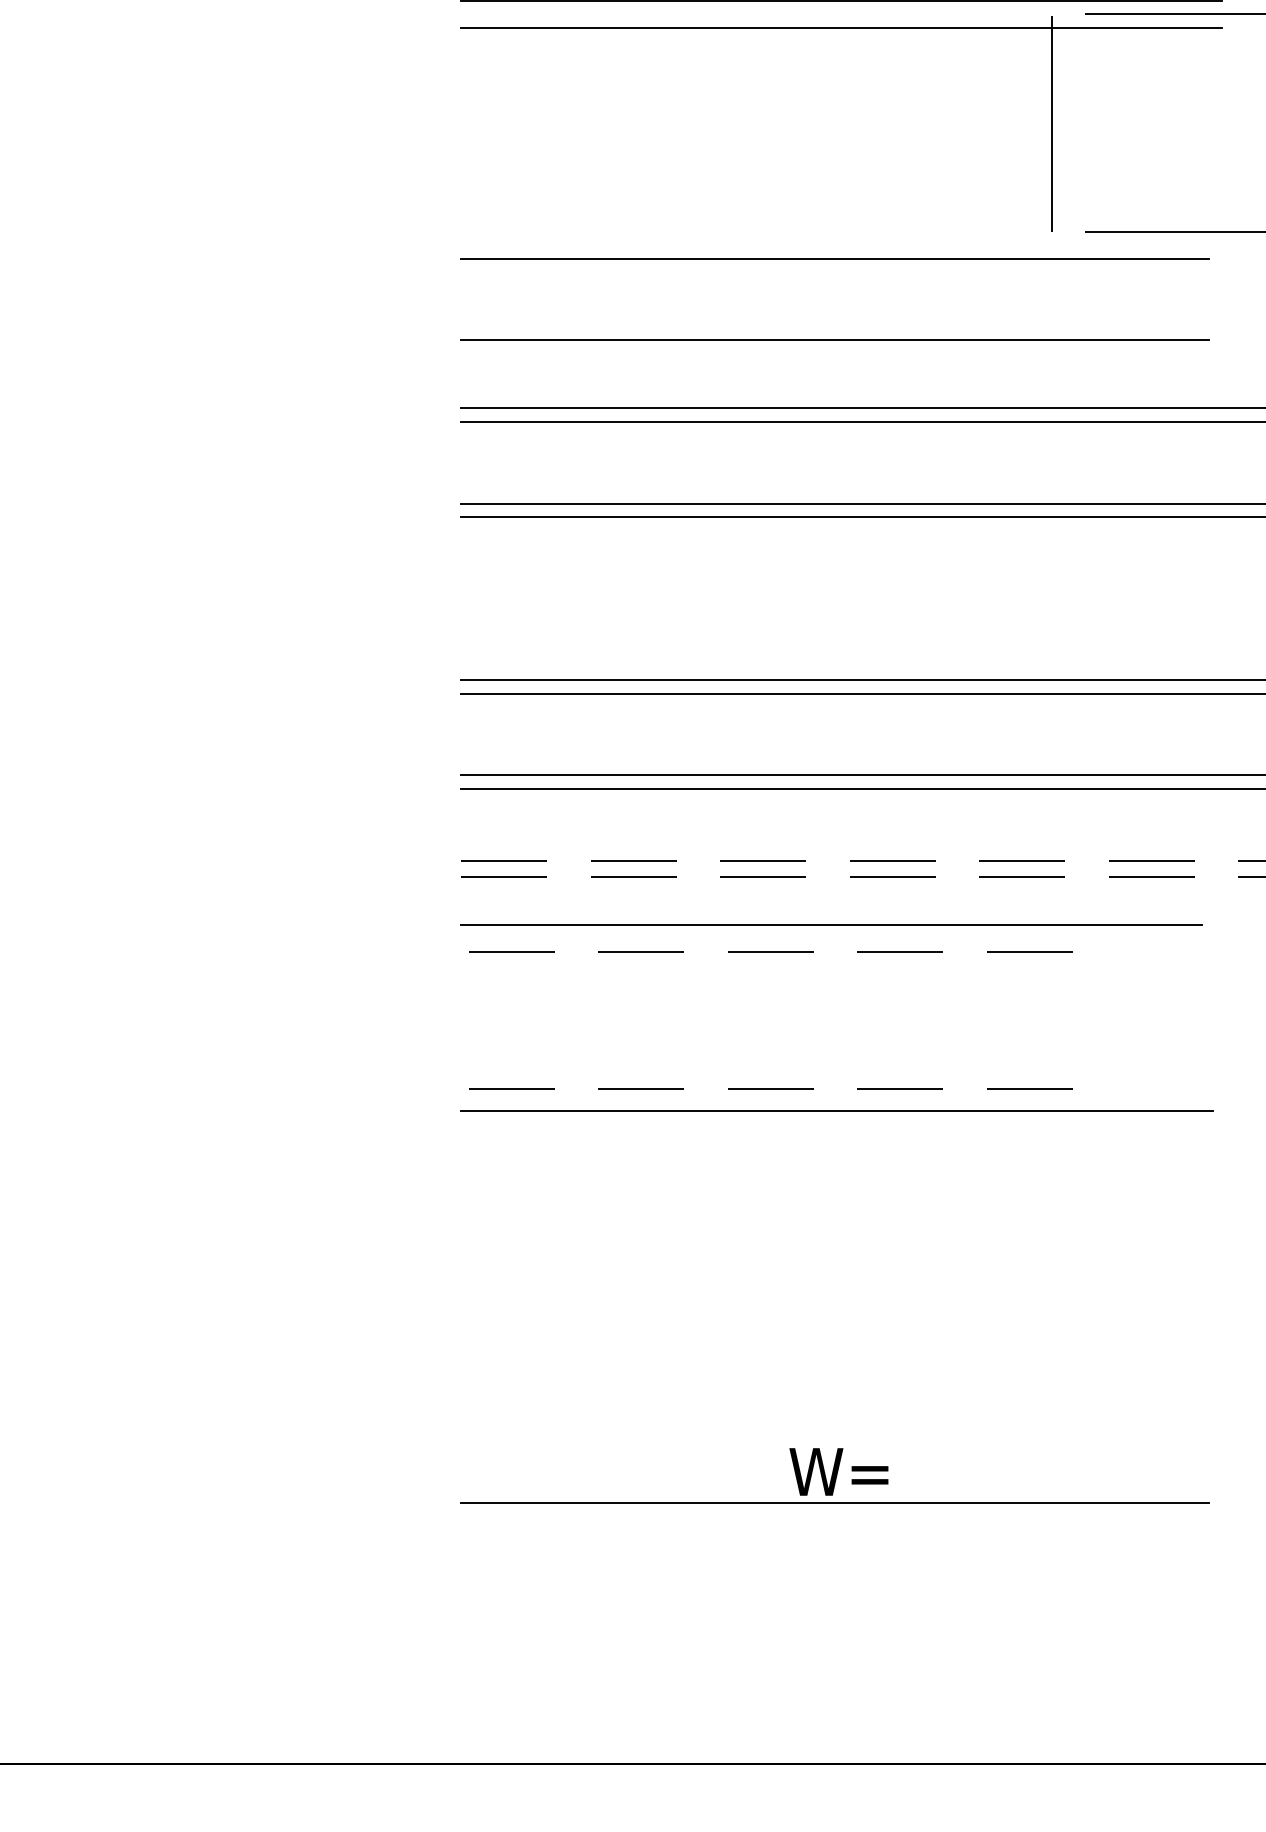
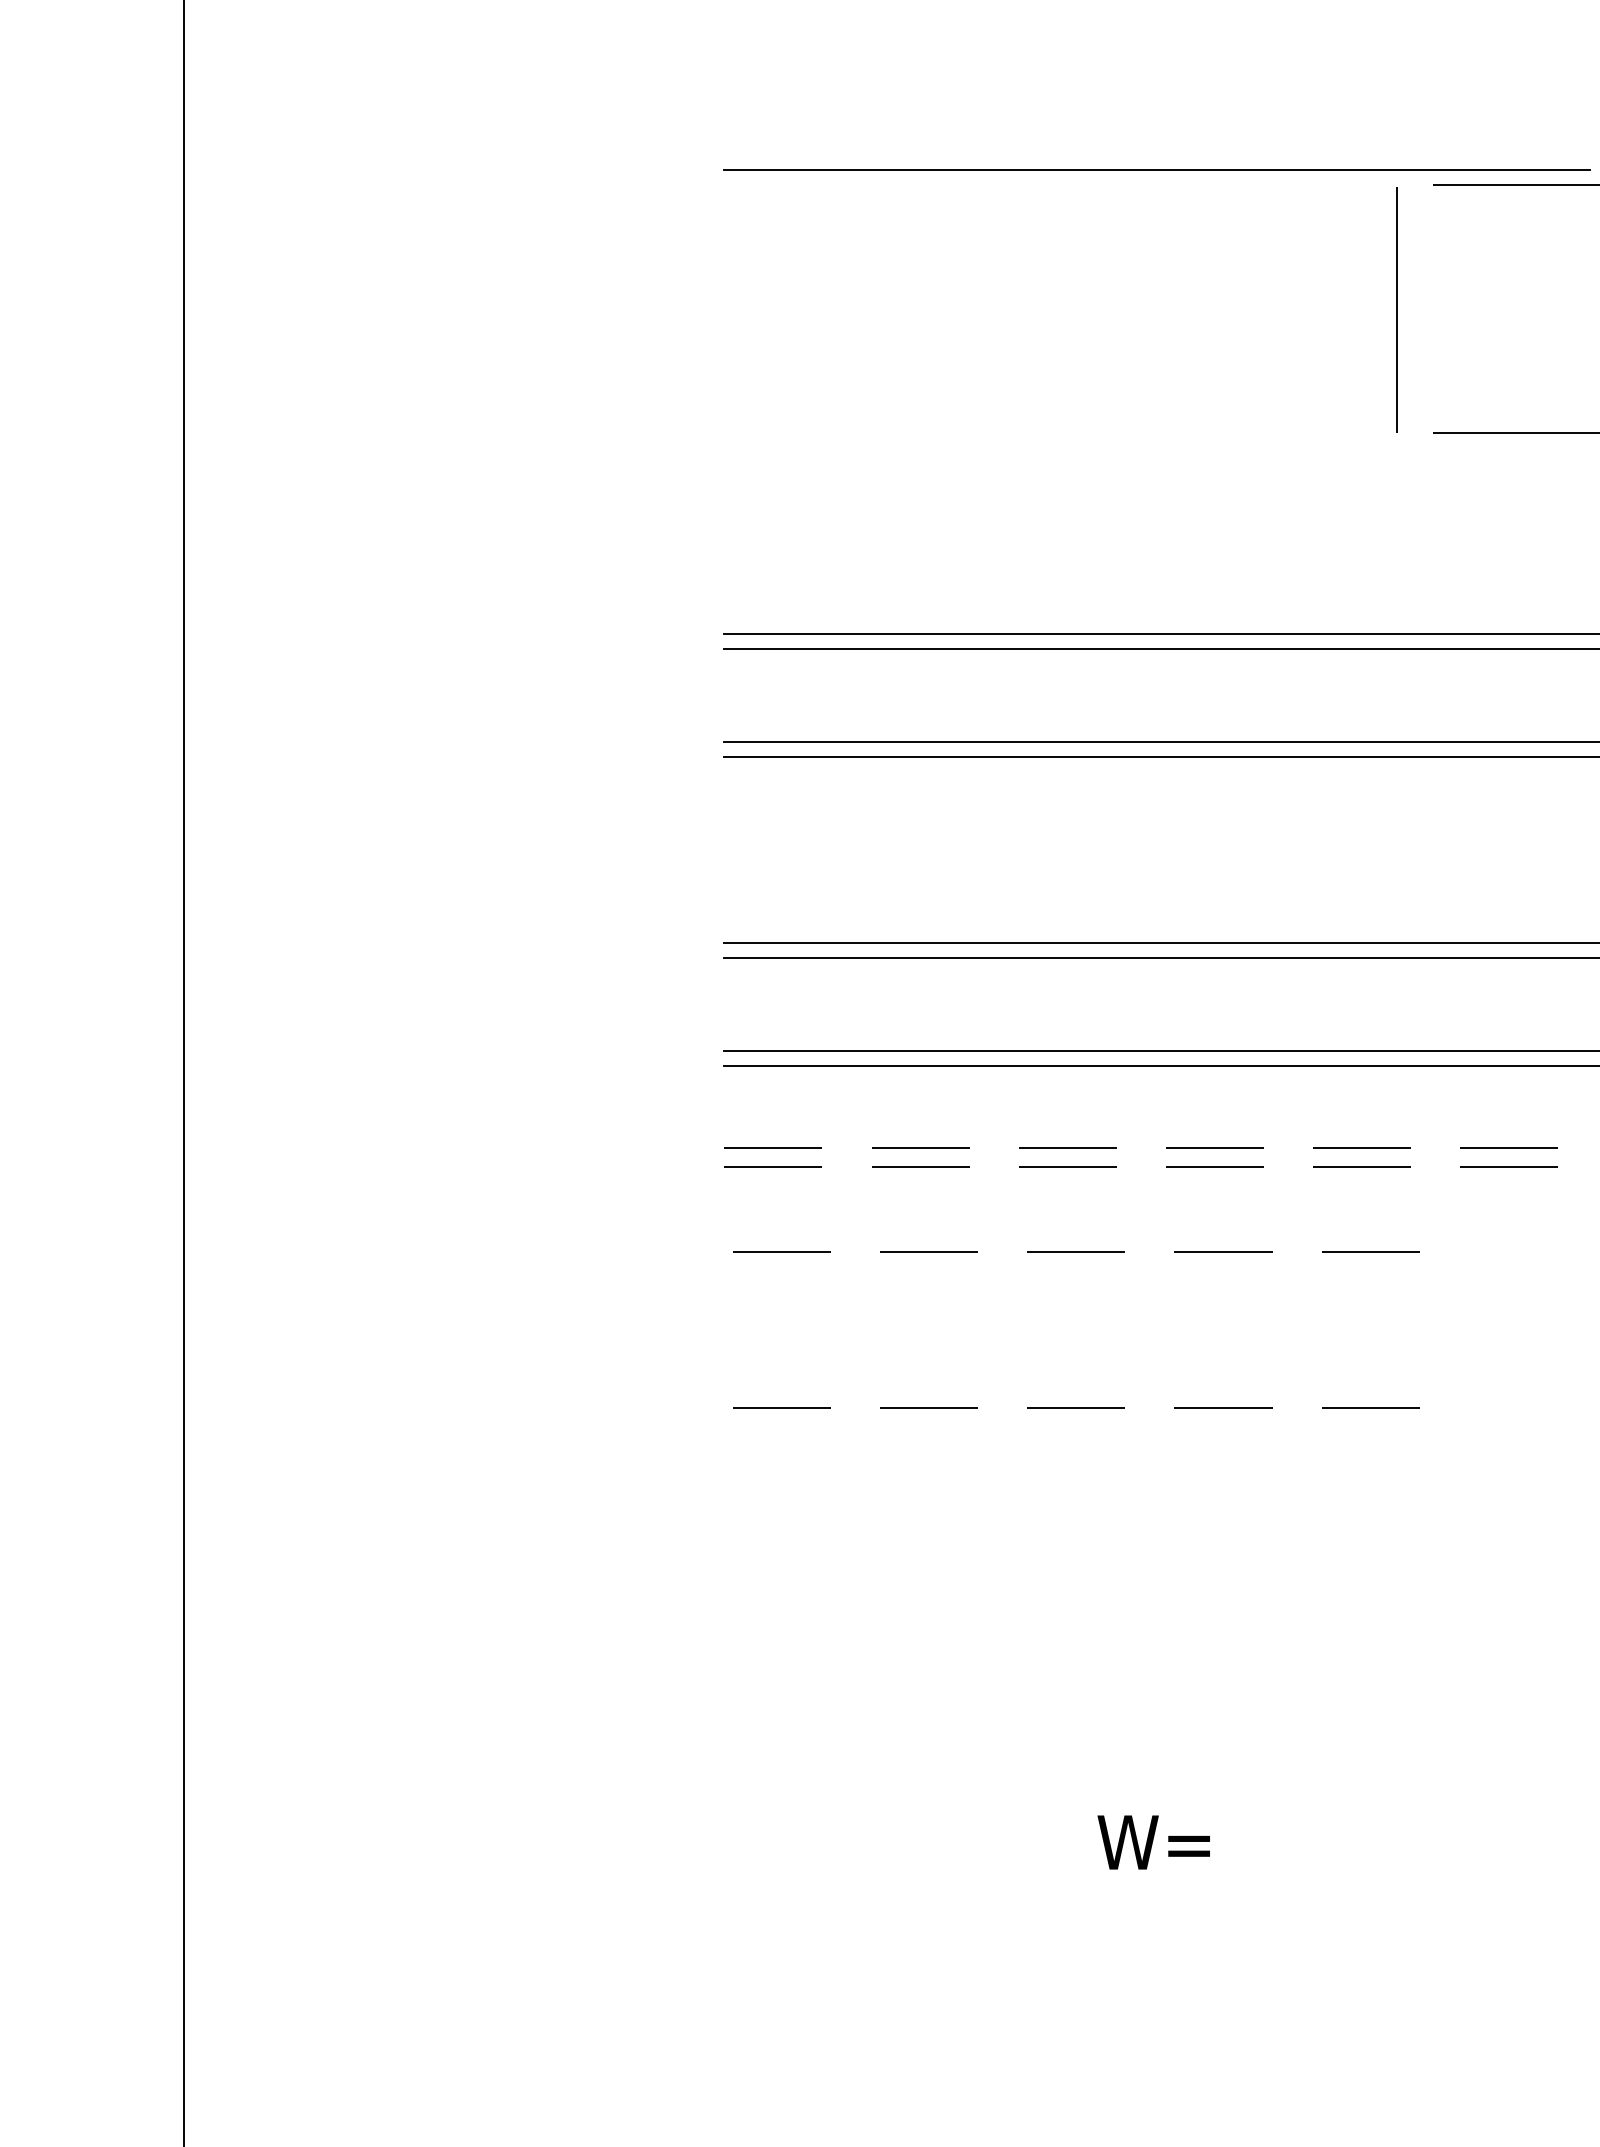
line: (841, 27) -> (1156, 200), removed
line: (835, 258) -> (1149, 463), removed
line: (835, 340) -> (1149, 556), removed
line: (831, 924) -> (1145, 1220), removed
line: (836, 1111) -> (1151, 1432), removed
line: (835, 1502) -> (1149, 1877), removed

